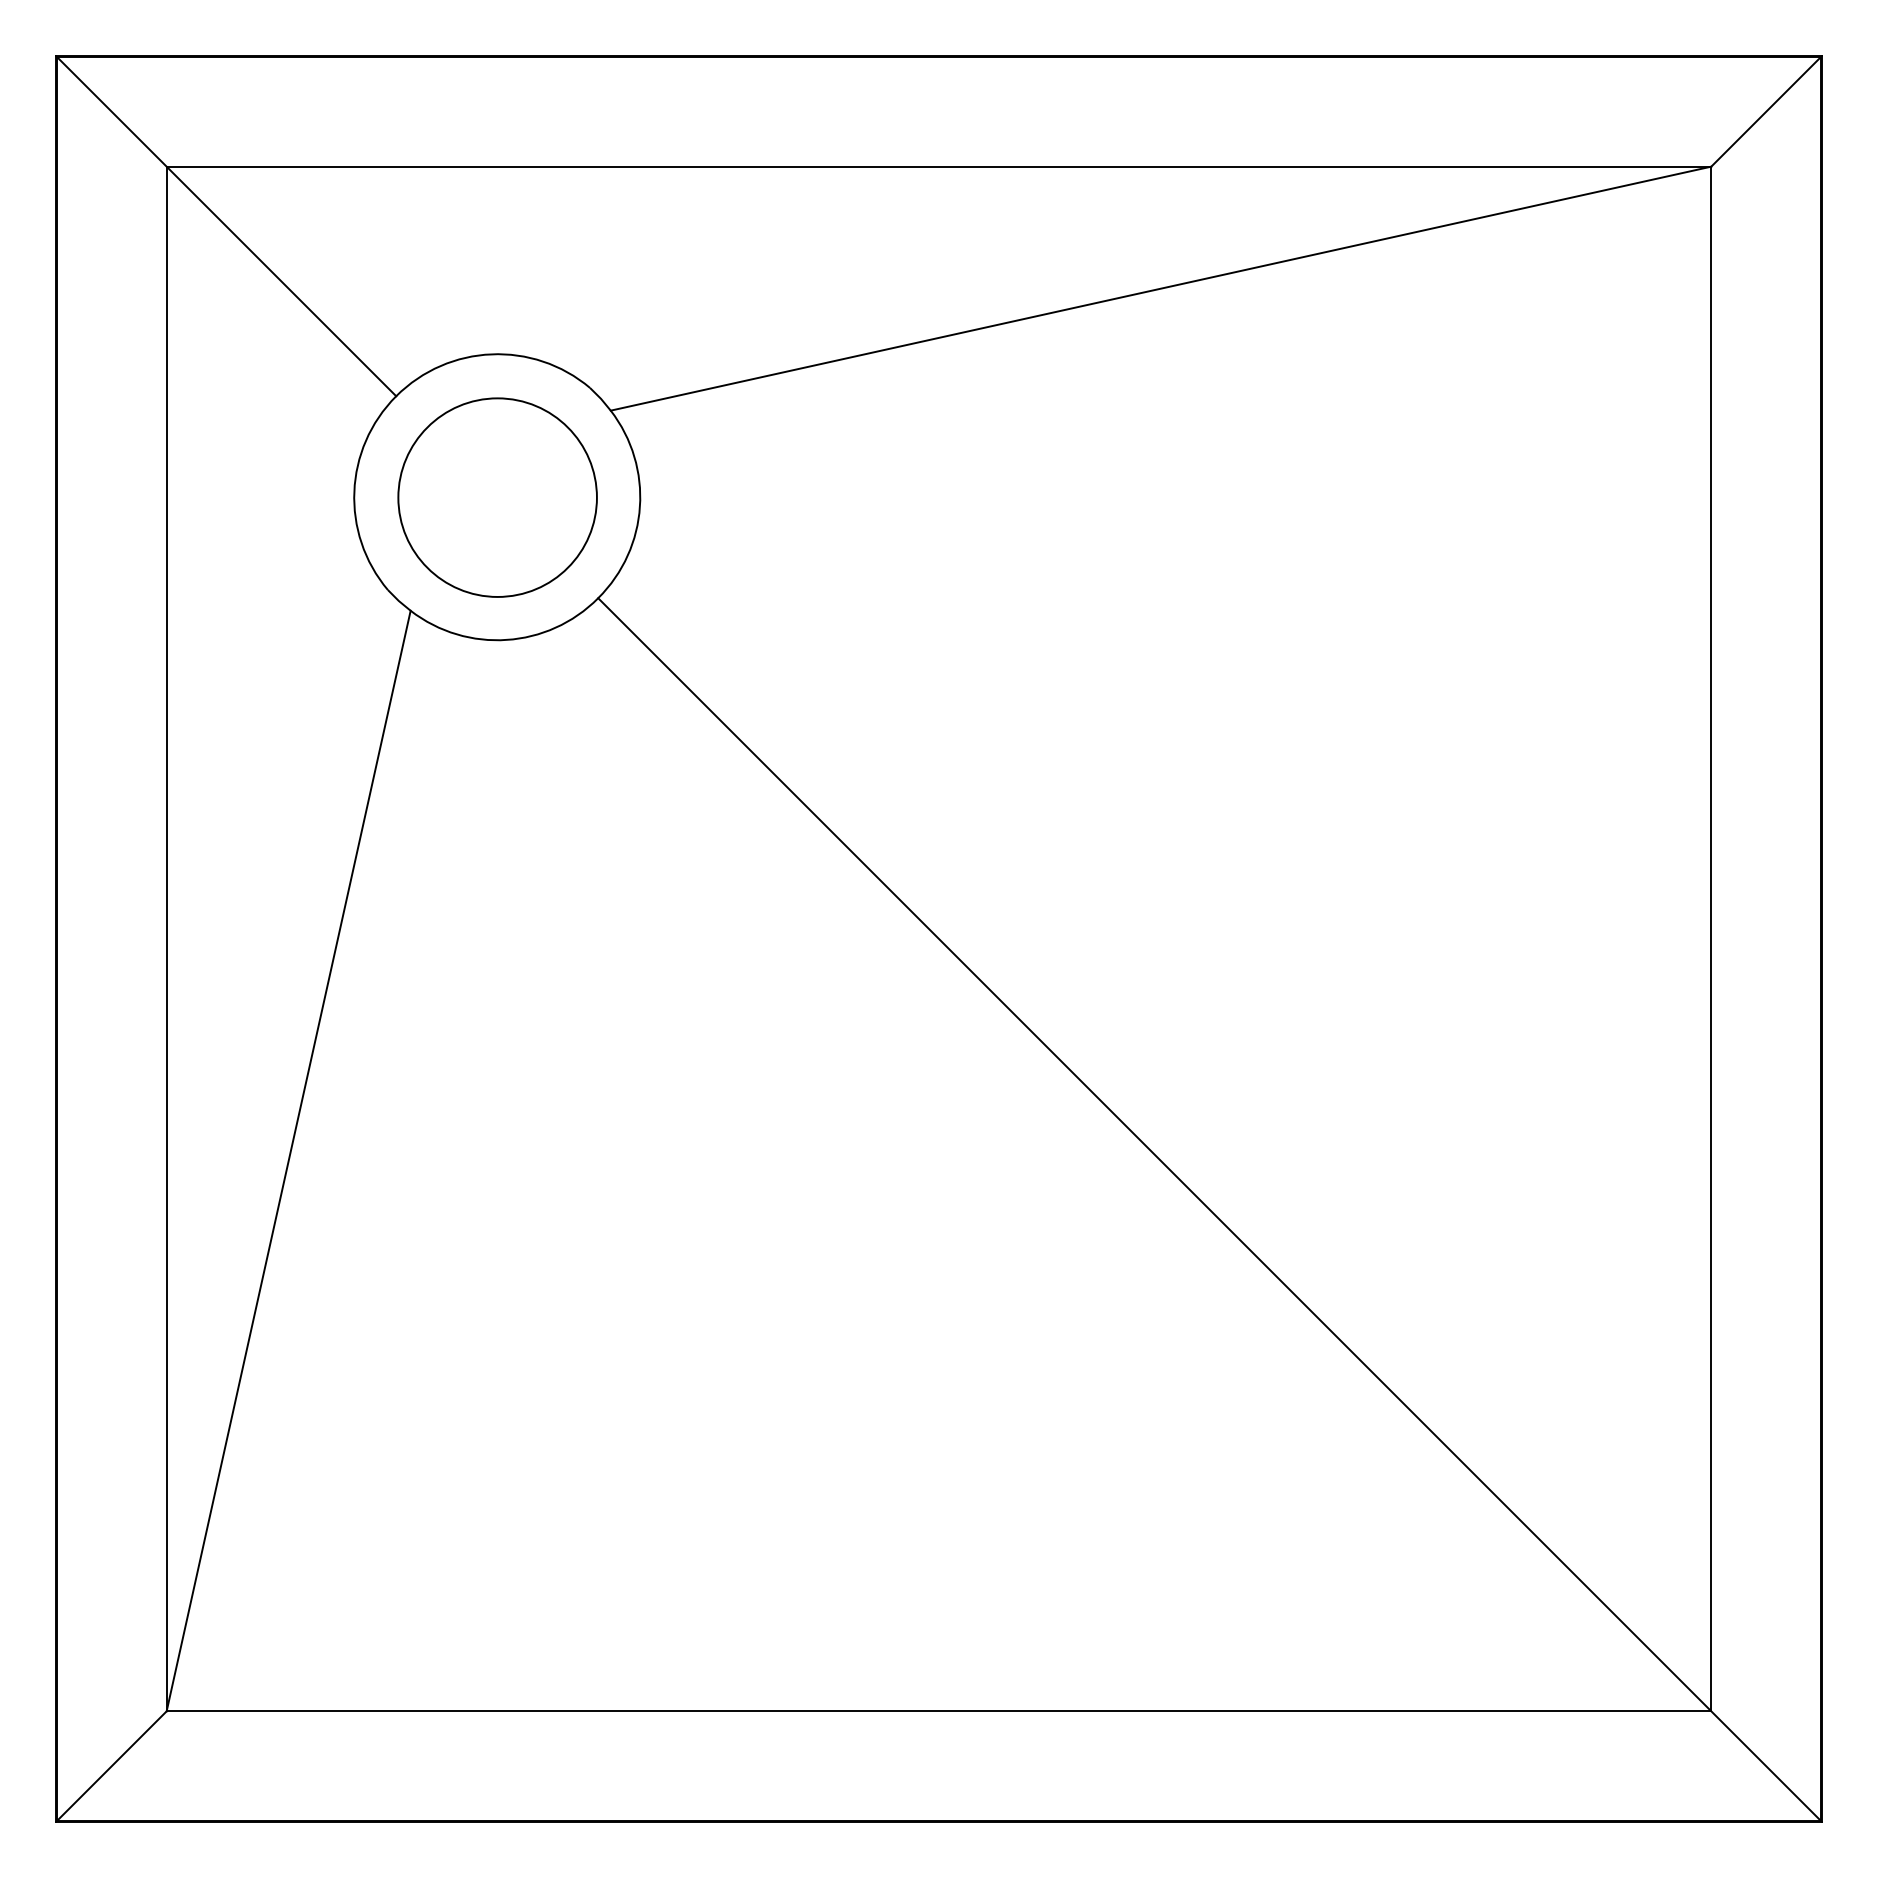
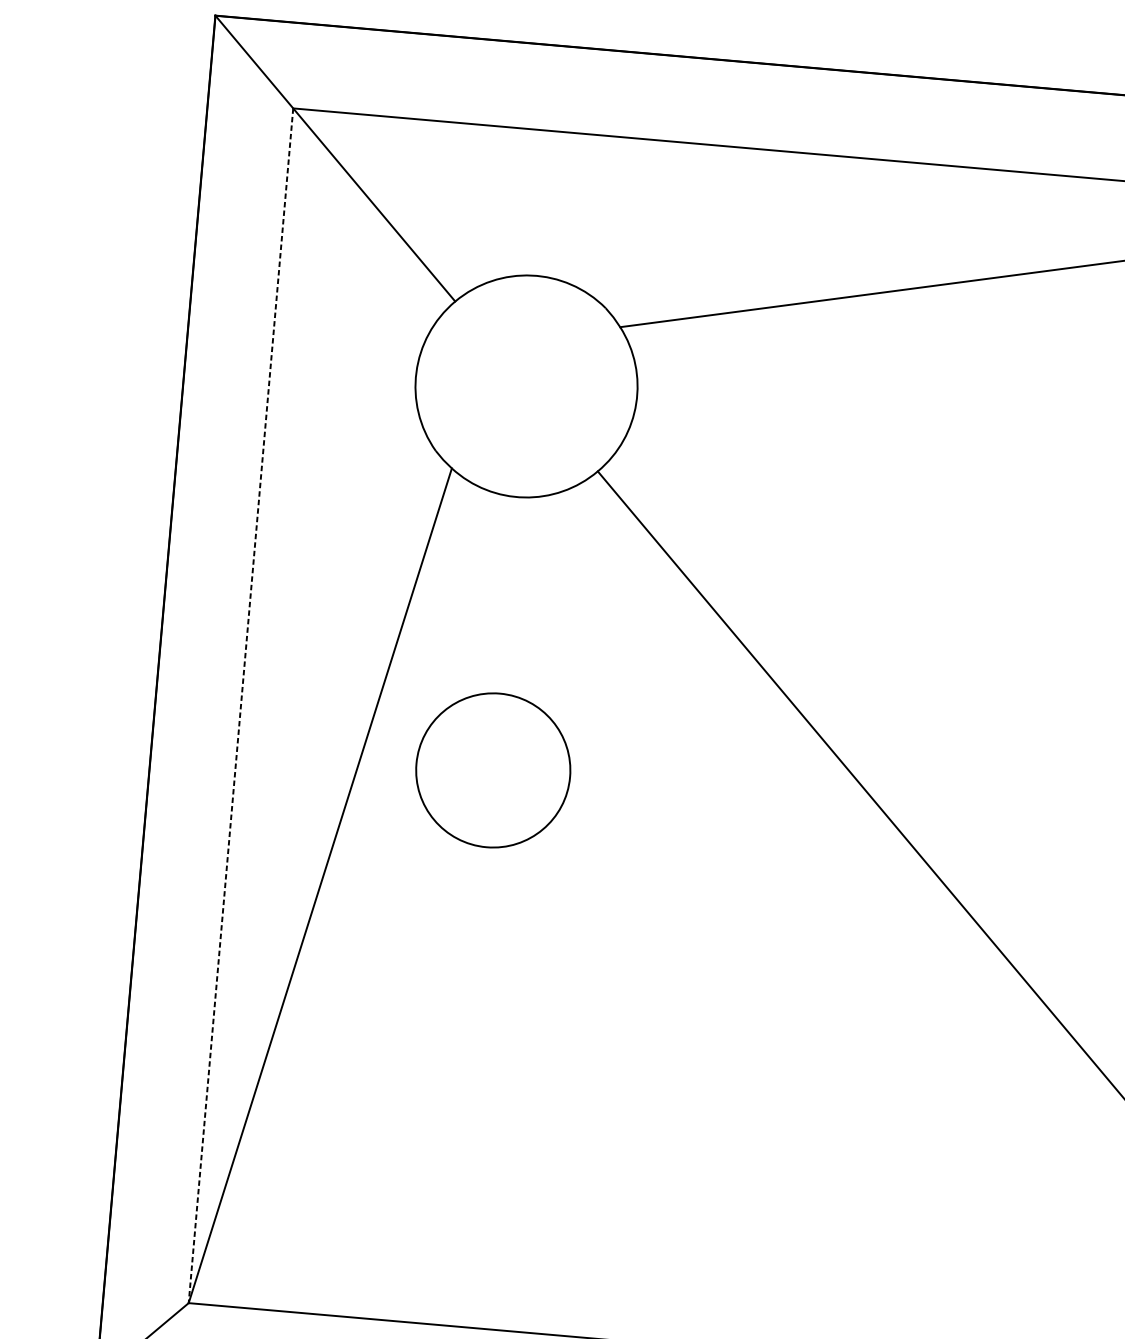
circle: (497, 497) -> (493, 770), moved
line: (166, 939) -> (240, 706), solid -> dashed

